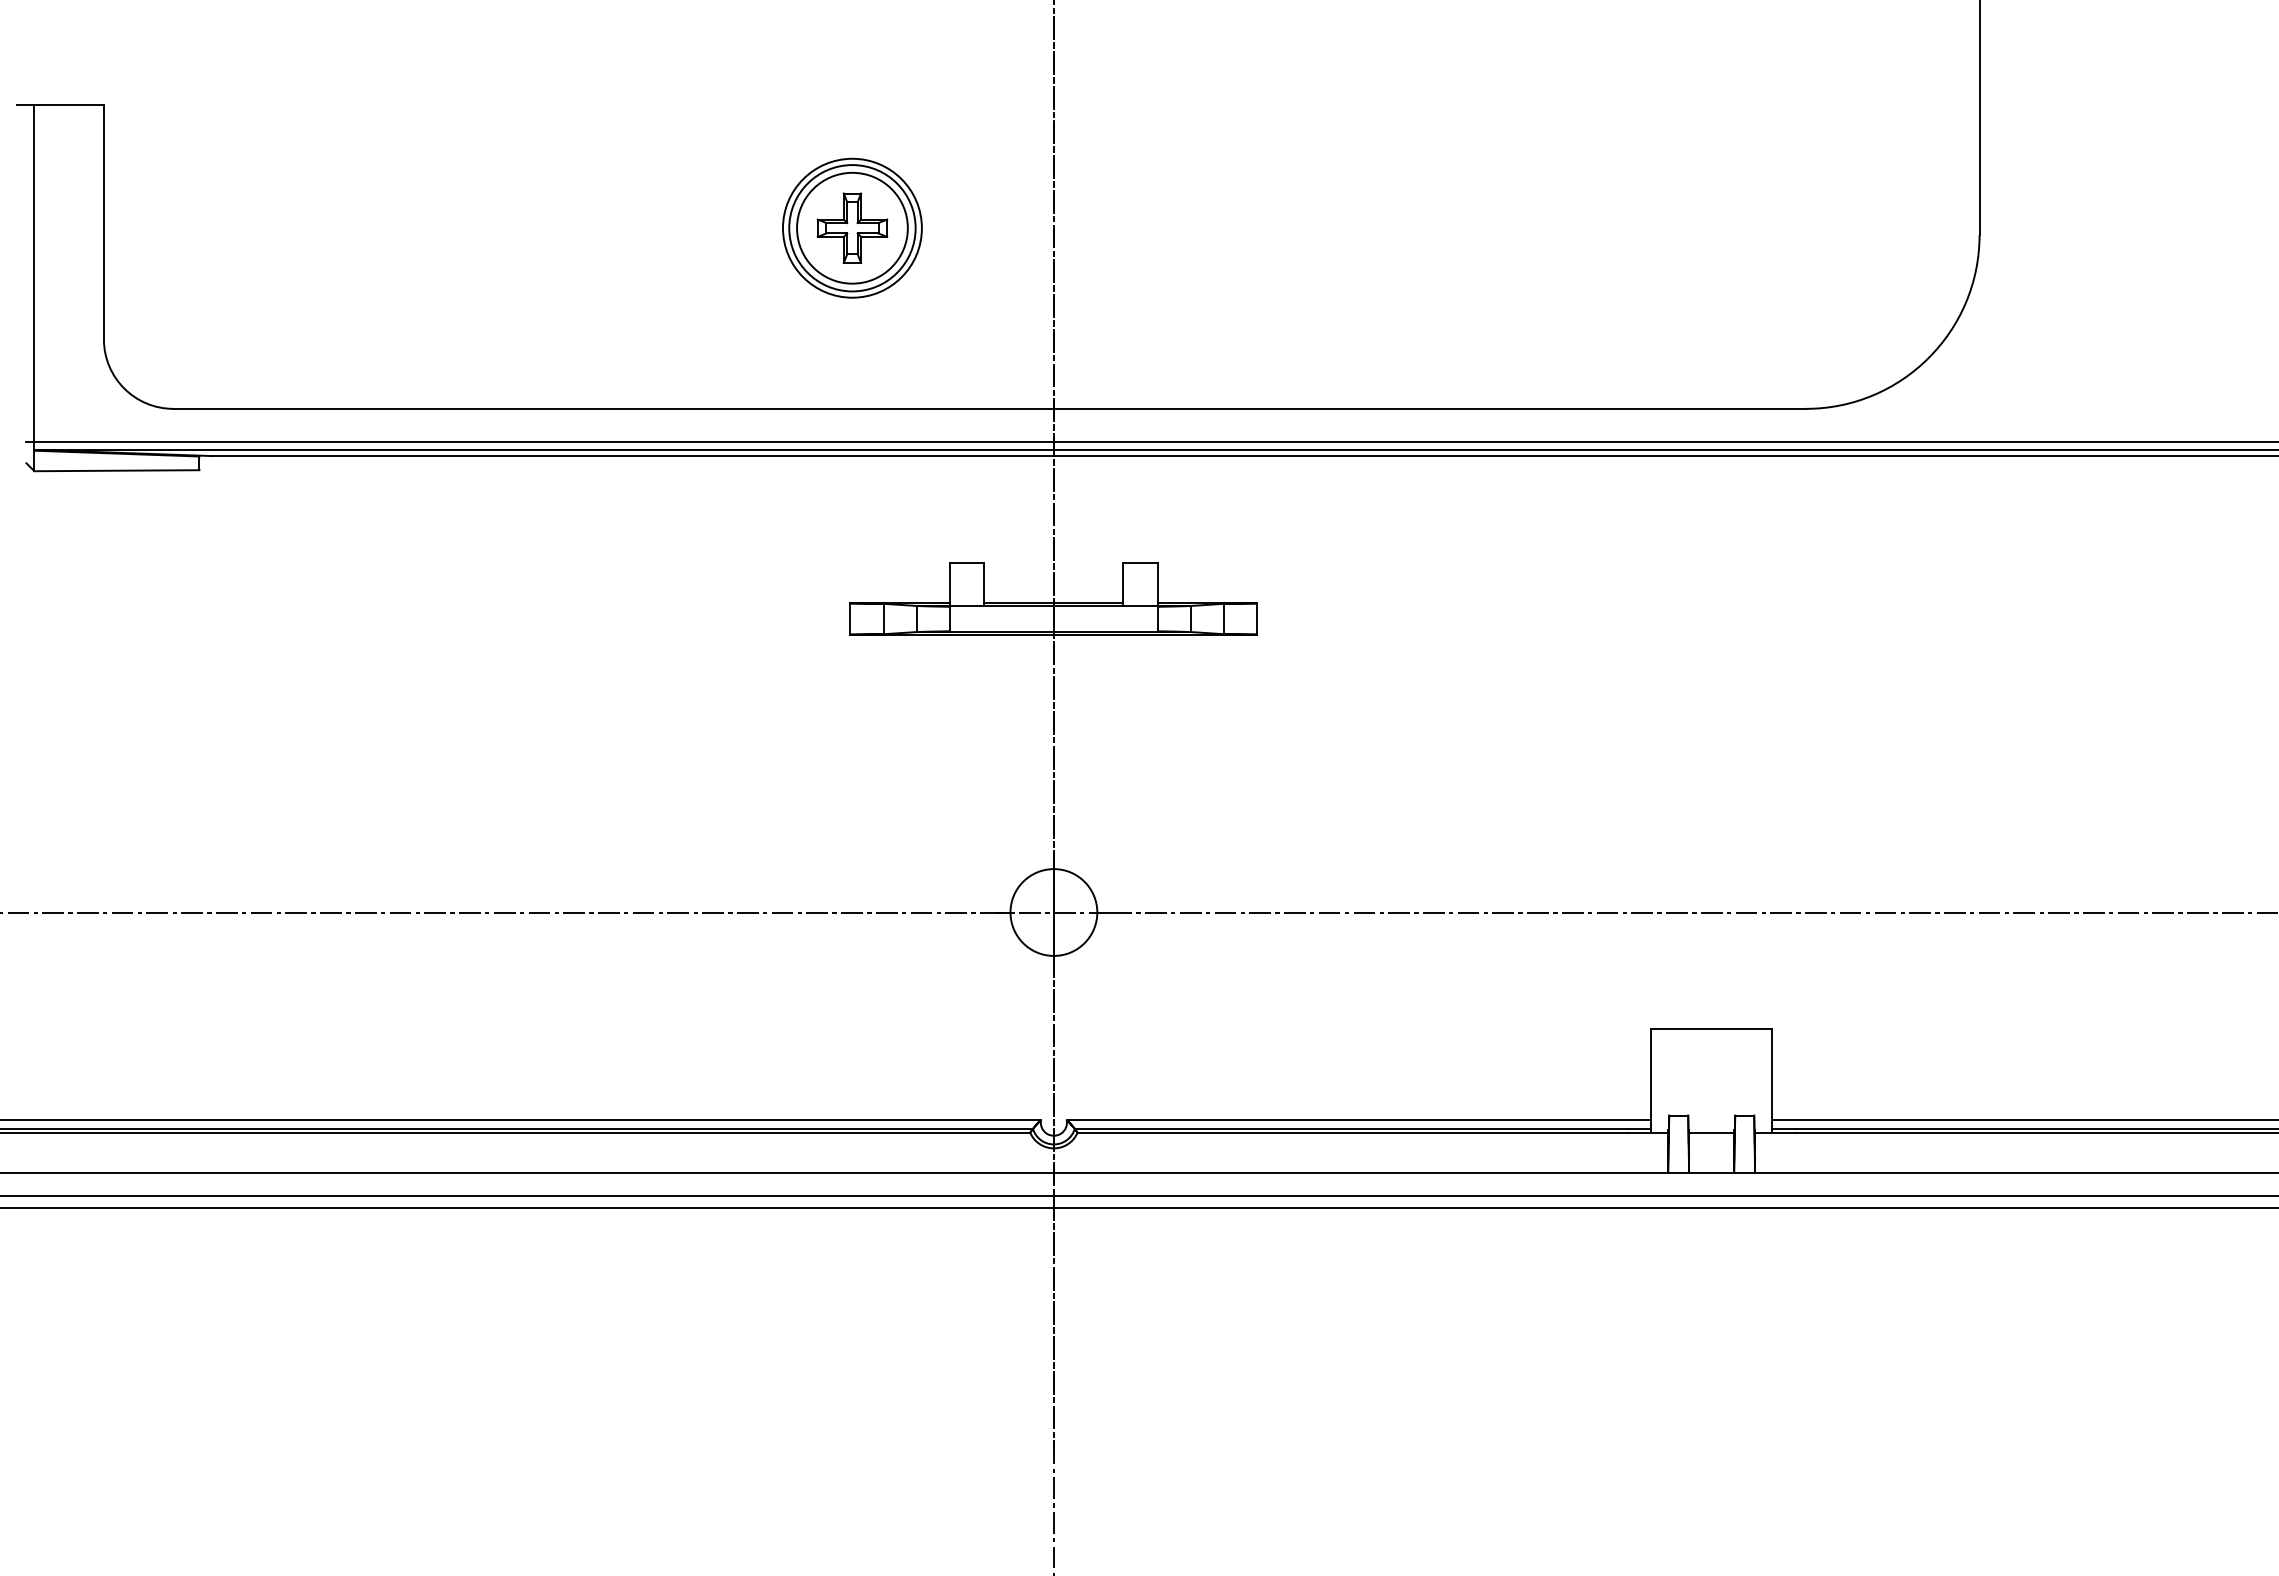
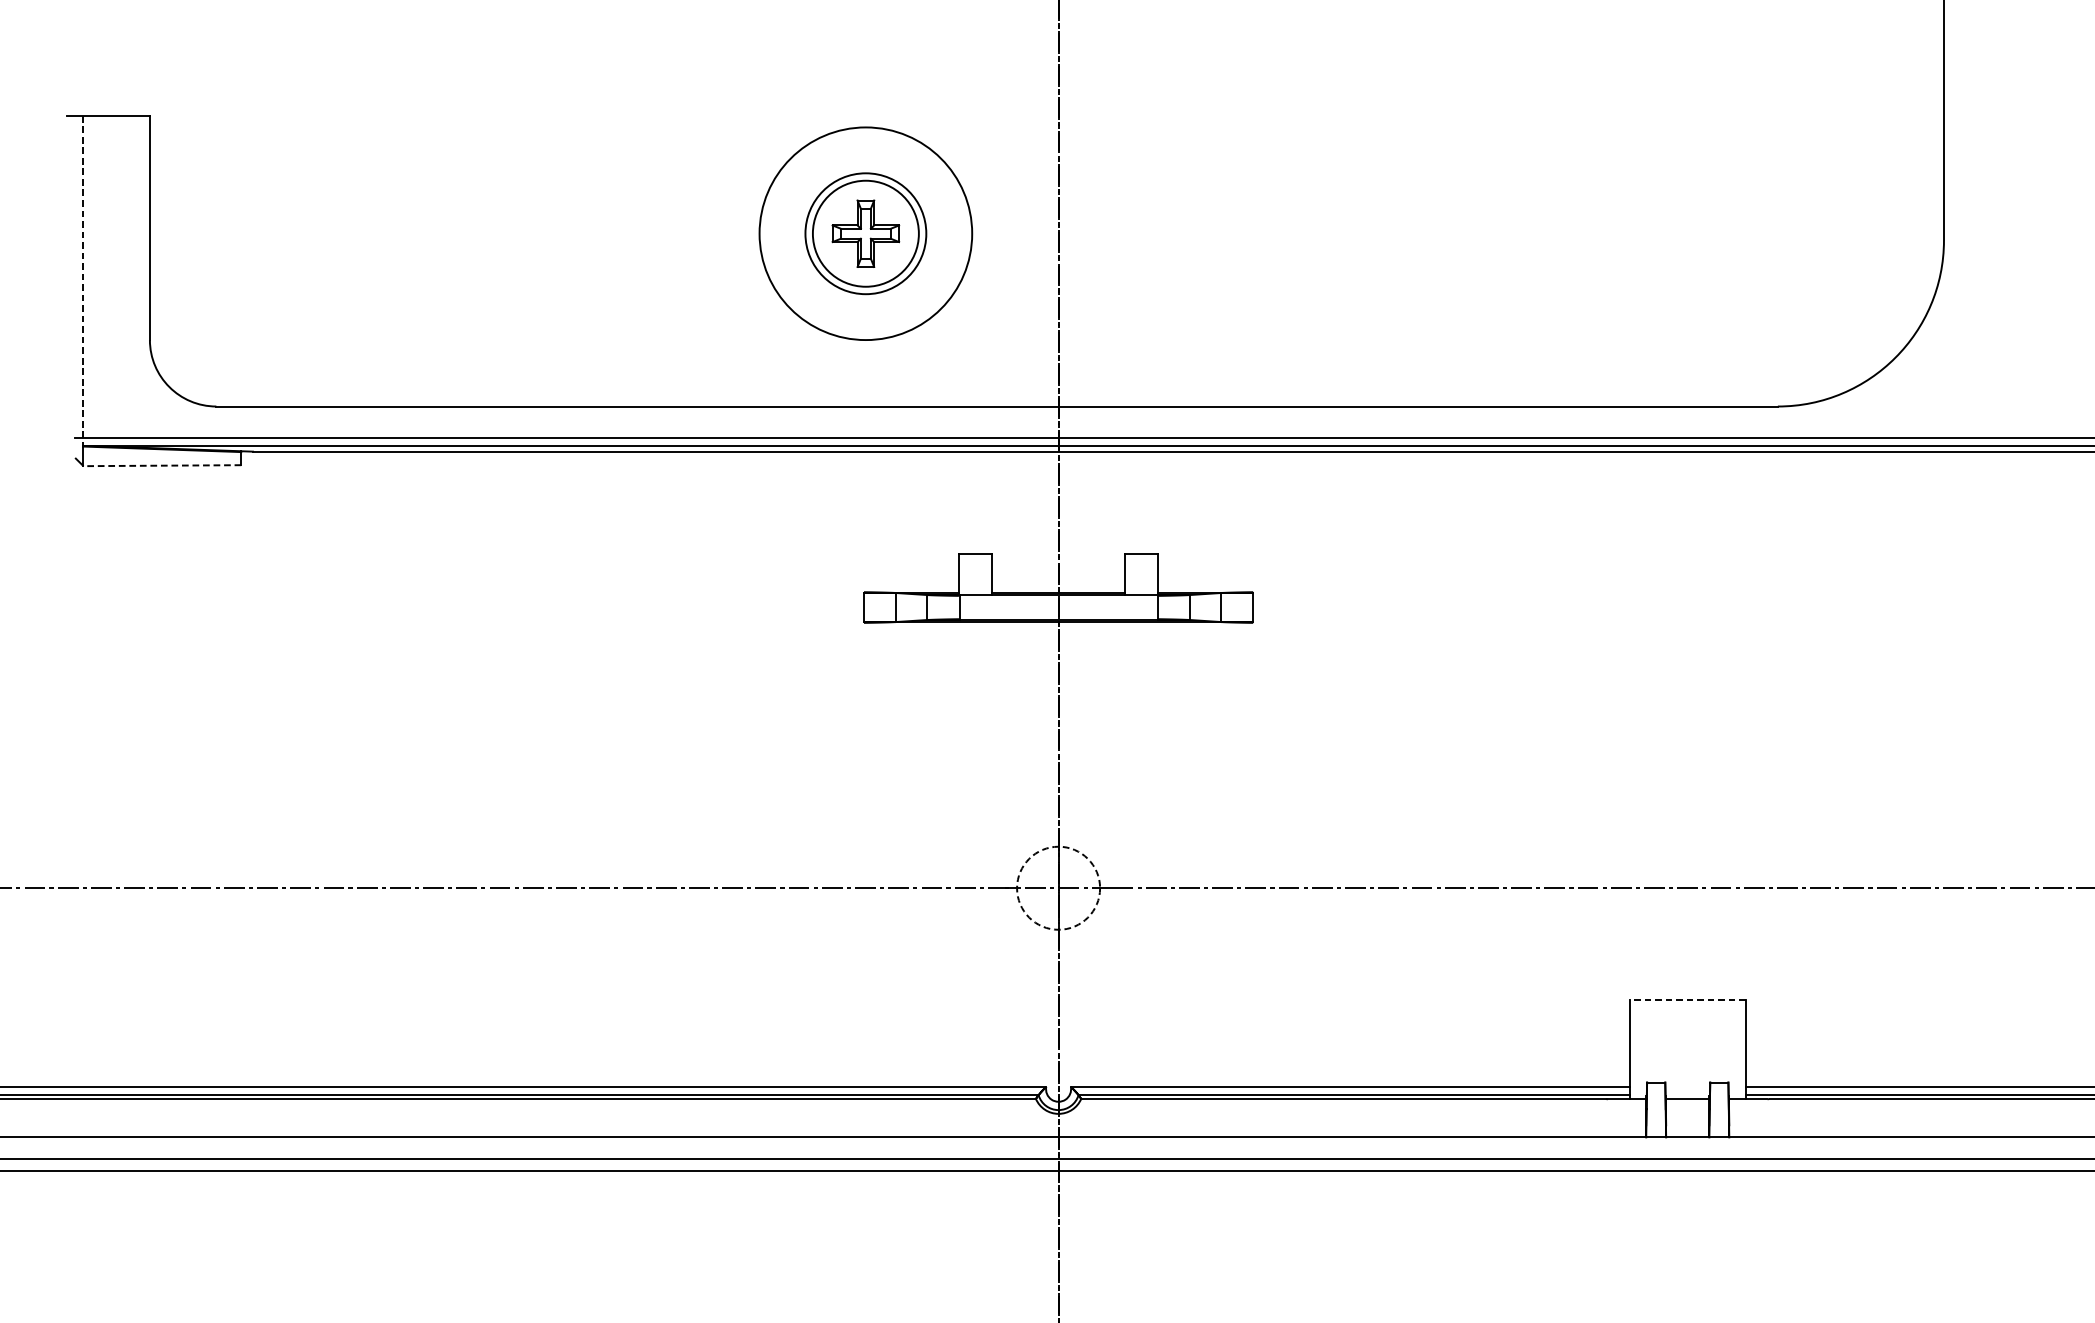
circle: (851, 227) -> (864, 233), size x1.6
line: (34, 277) -> (83, 280), solid -> dashed
line: (116, 470) -> (161, 465), solid -> dashed
circle: (1053, 912) -> (1058, 888), solid -> dashed
line: (1711, 1028) -> (1687, 999), solid -> dashed

